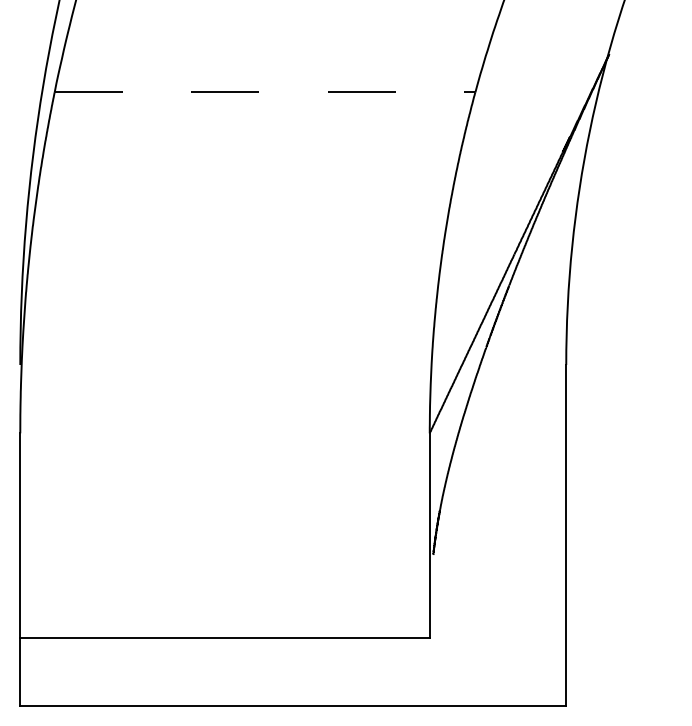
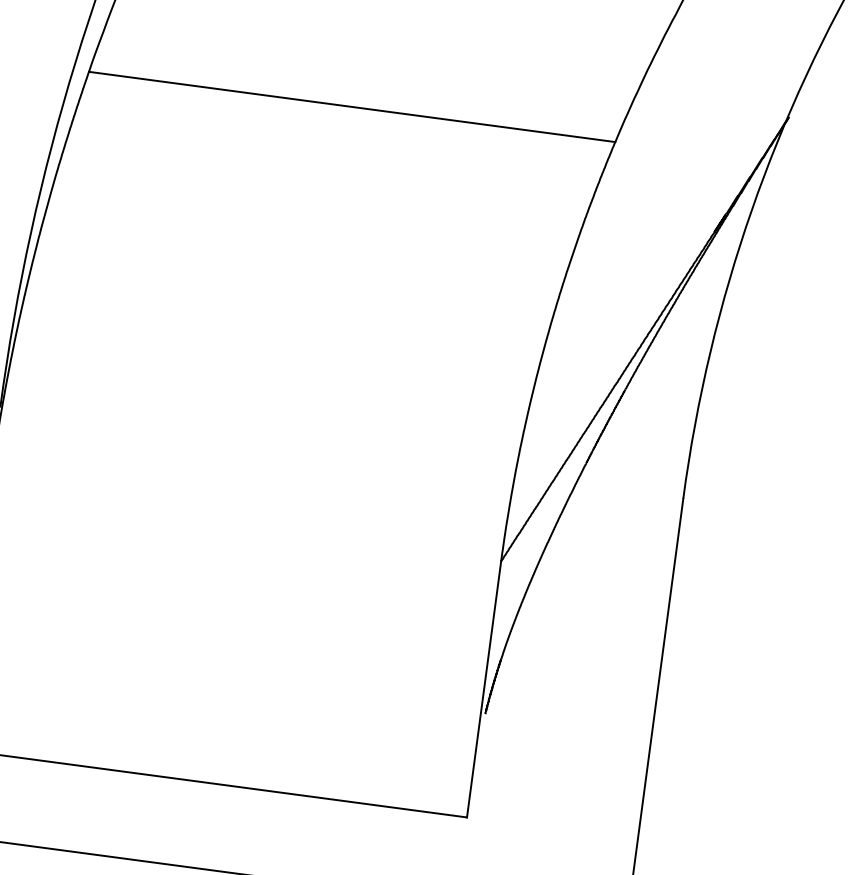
line: (265, 92) -> (352, 107), dashed -> solid

